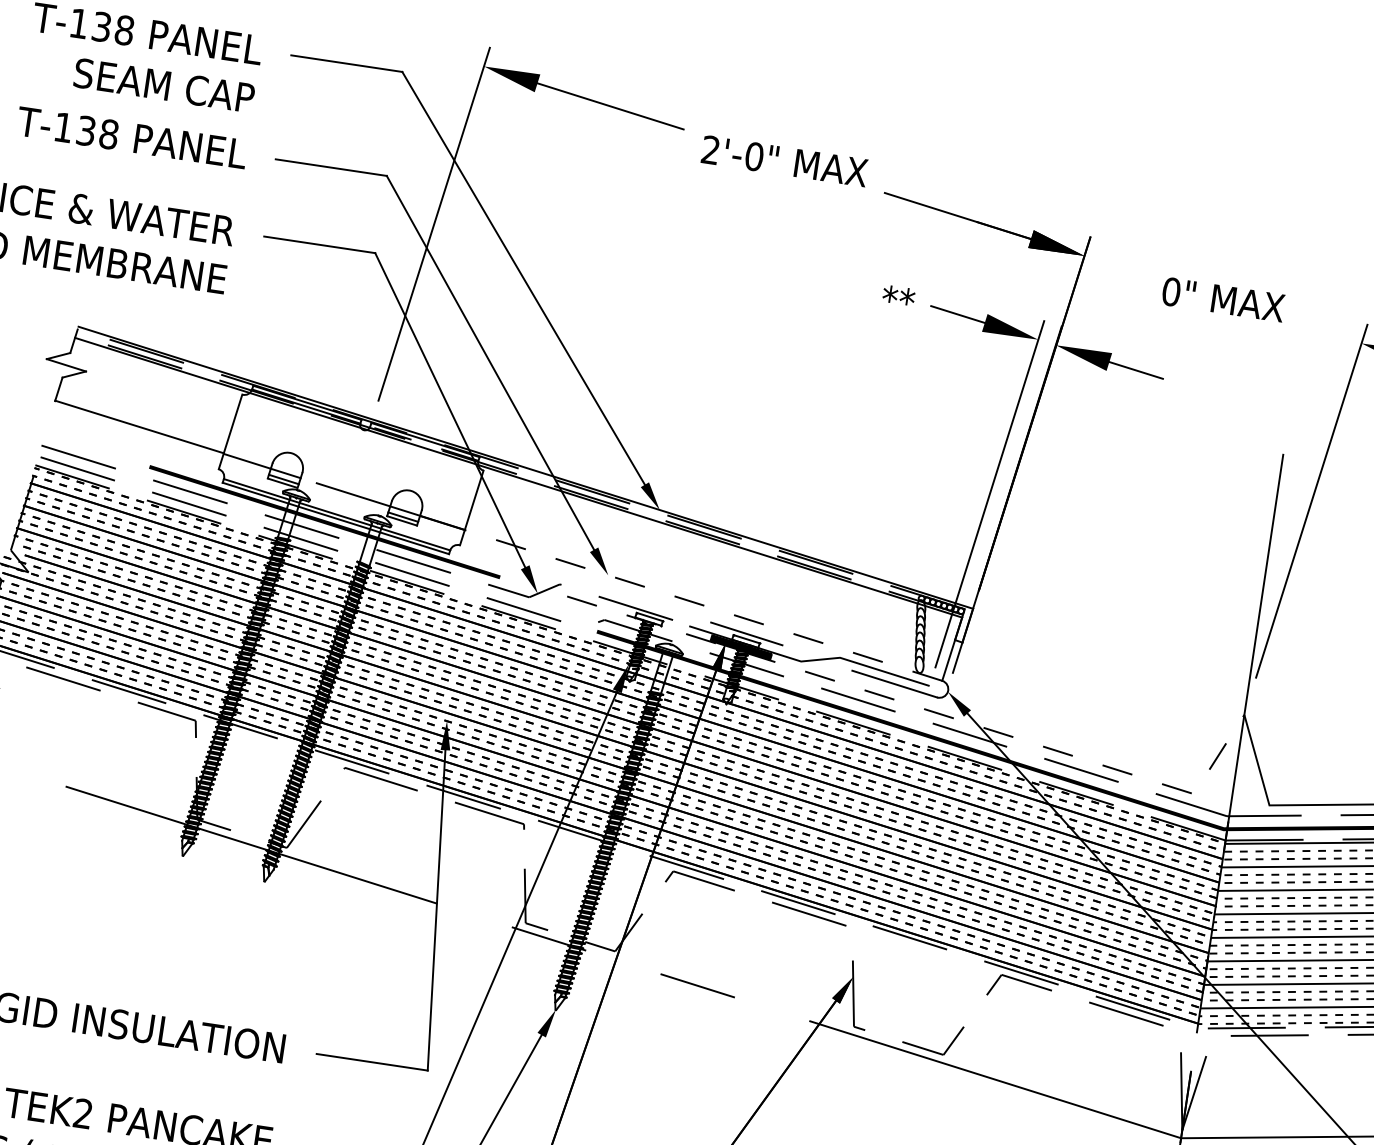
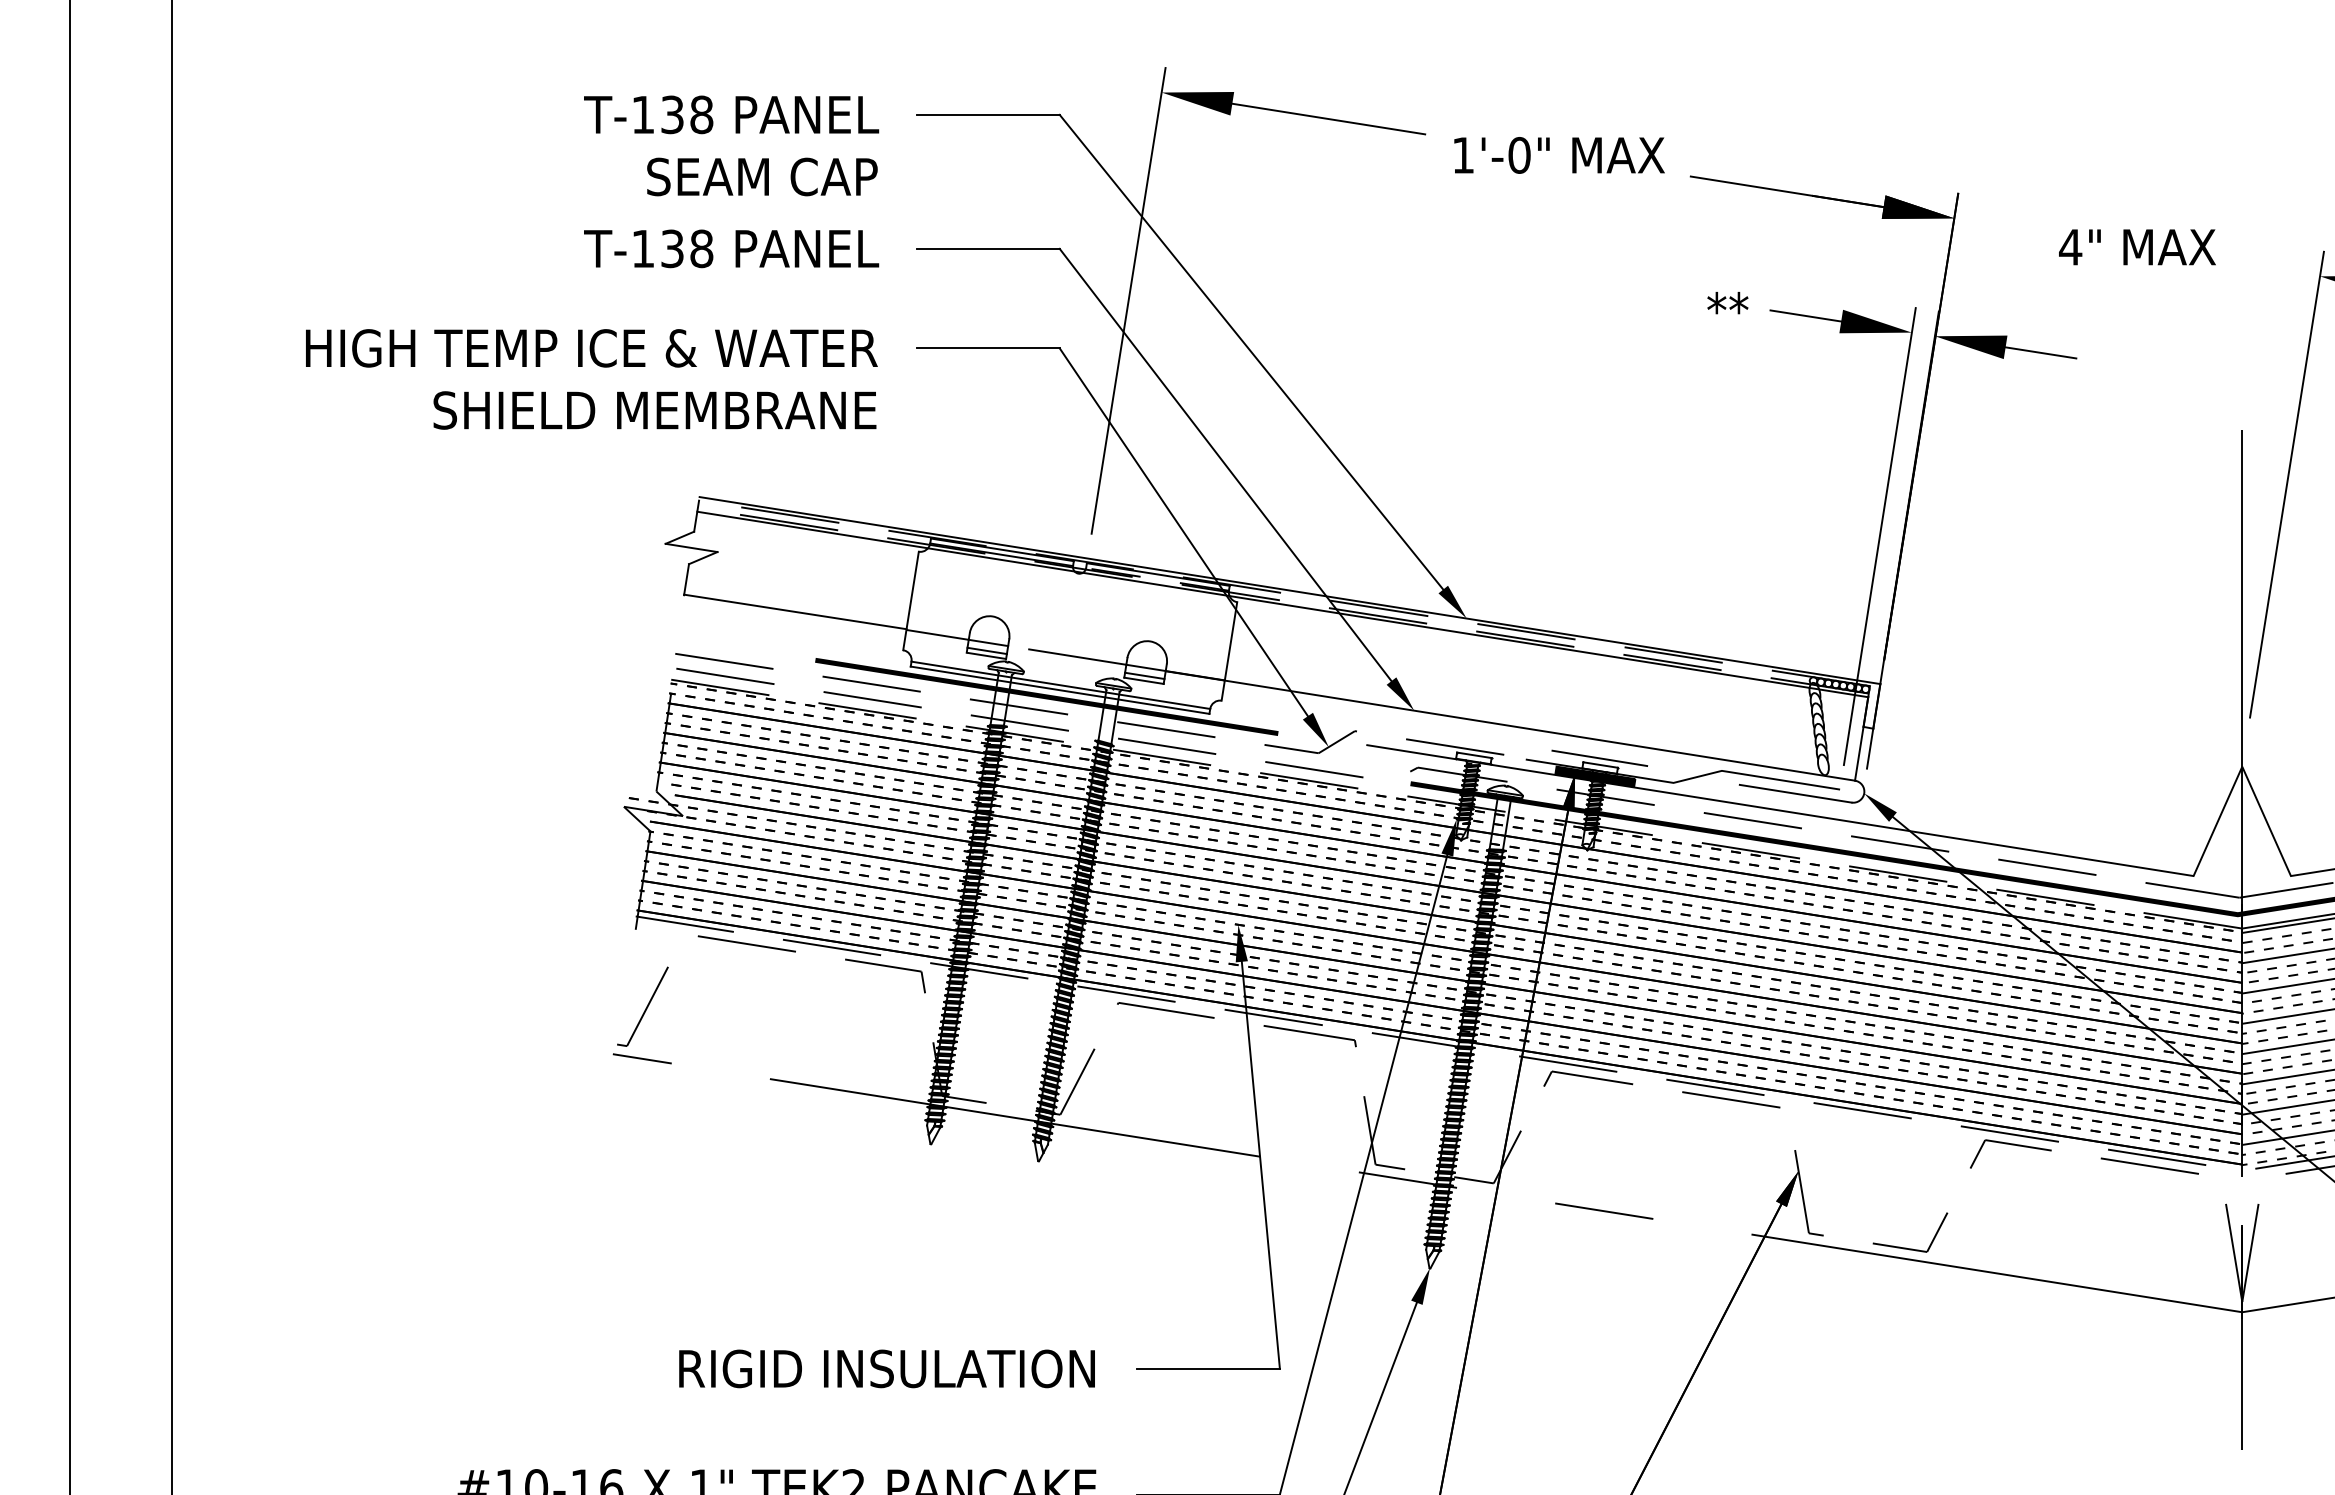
text: (710, 150) -> (1462, 155), 2'-0" -> 1'-0"
text: (1171, 291) -> (2070, 246), 0" -> 4"
line: (703, 605) -> (1539, 730), dashed -> solid
line: (926, 710) -> (1840, 820), dashed -> solid

